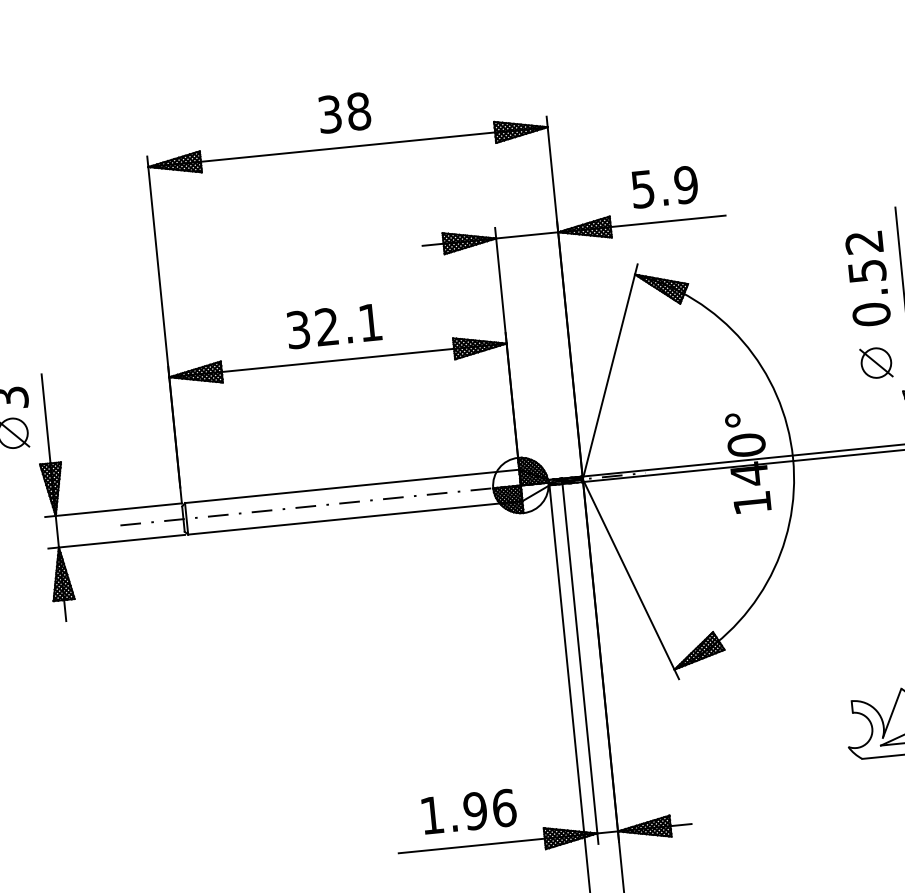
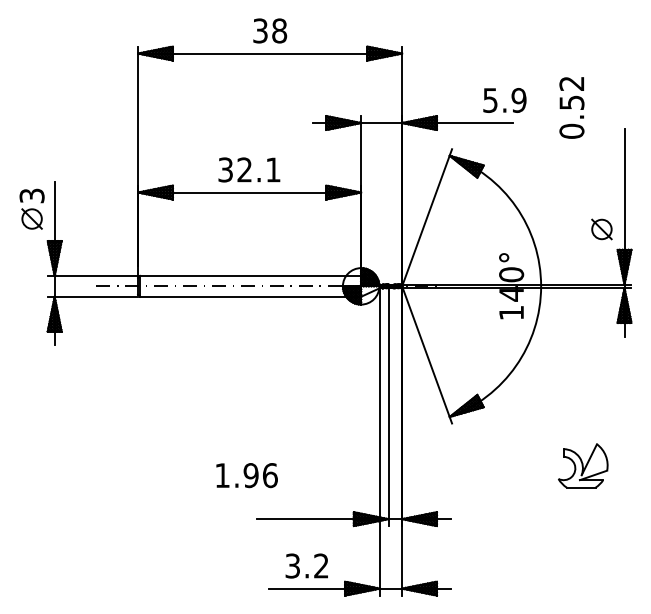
text: (664, 187) -> (504, 100), moved
text: (867, 278) -> (571, 107), moved
text: (468, 811) -> (246, 475), moved

